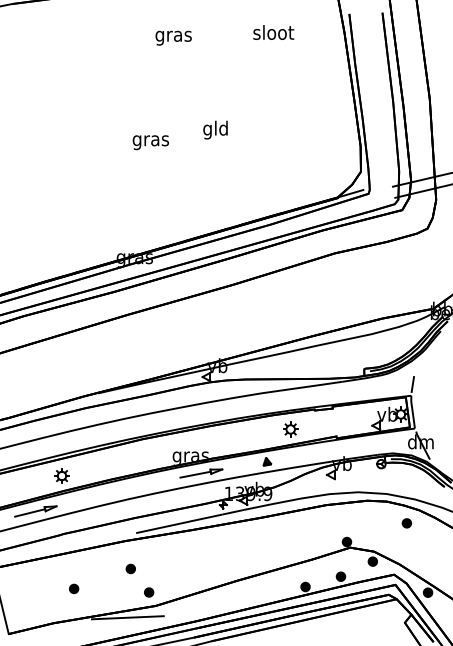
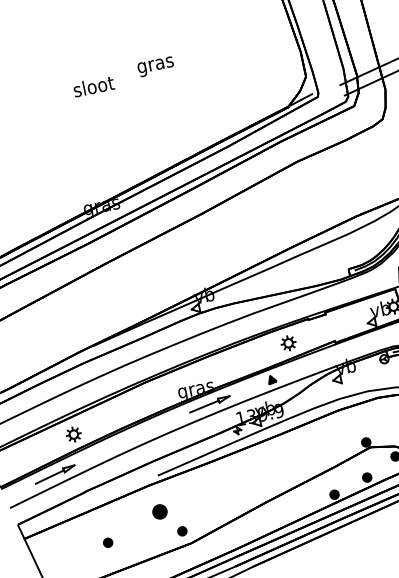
text: (215, 129) -> (155, 64), gld -> gras
text: (150, 140) -> (93, 88), gras -> sloot
part: (130, 568) -> (159, 511), size x1.6
line: (127, 617) -> (166, 560), removed

